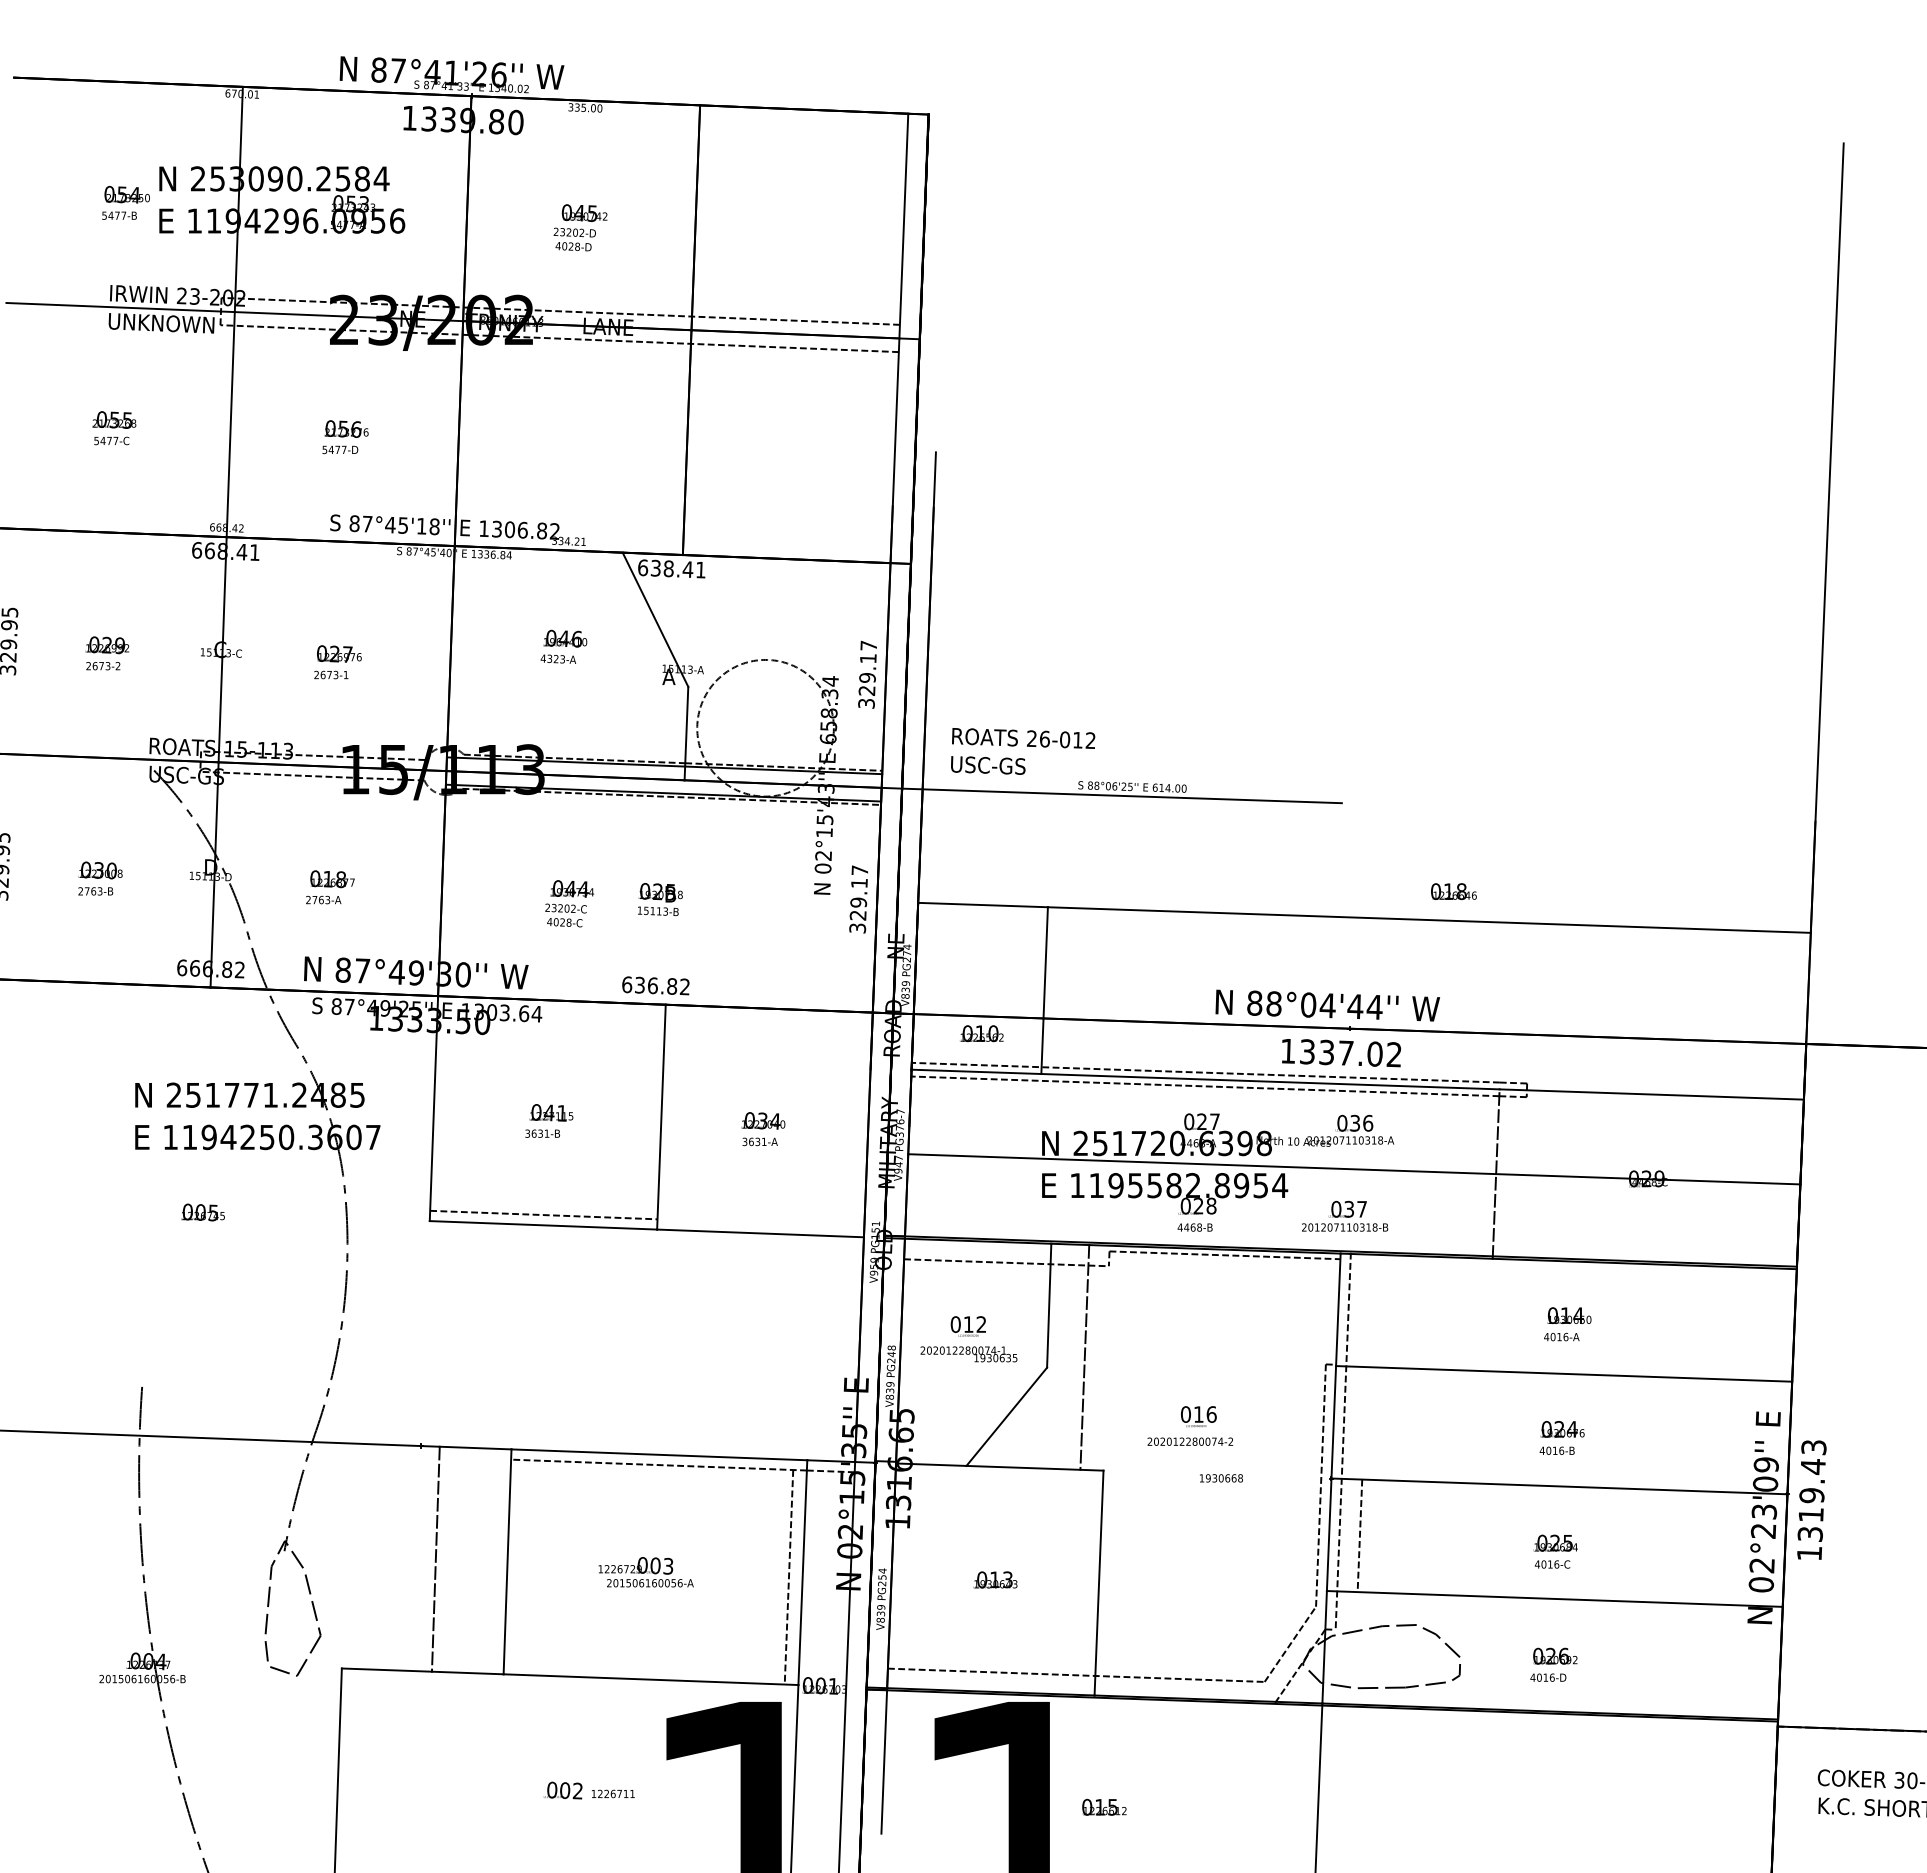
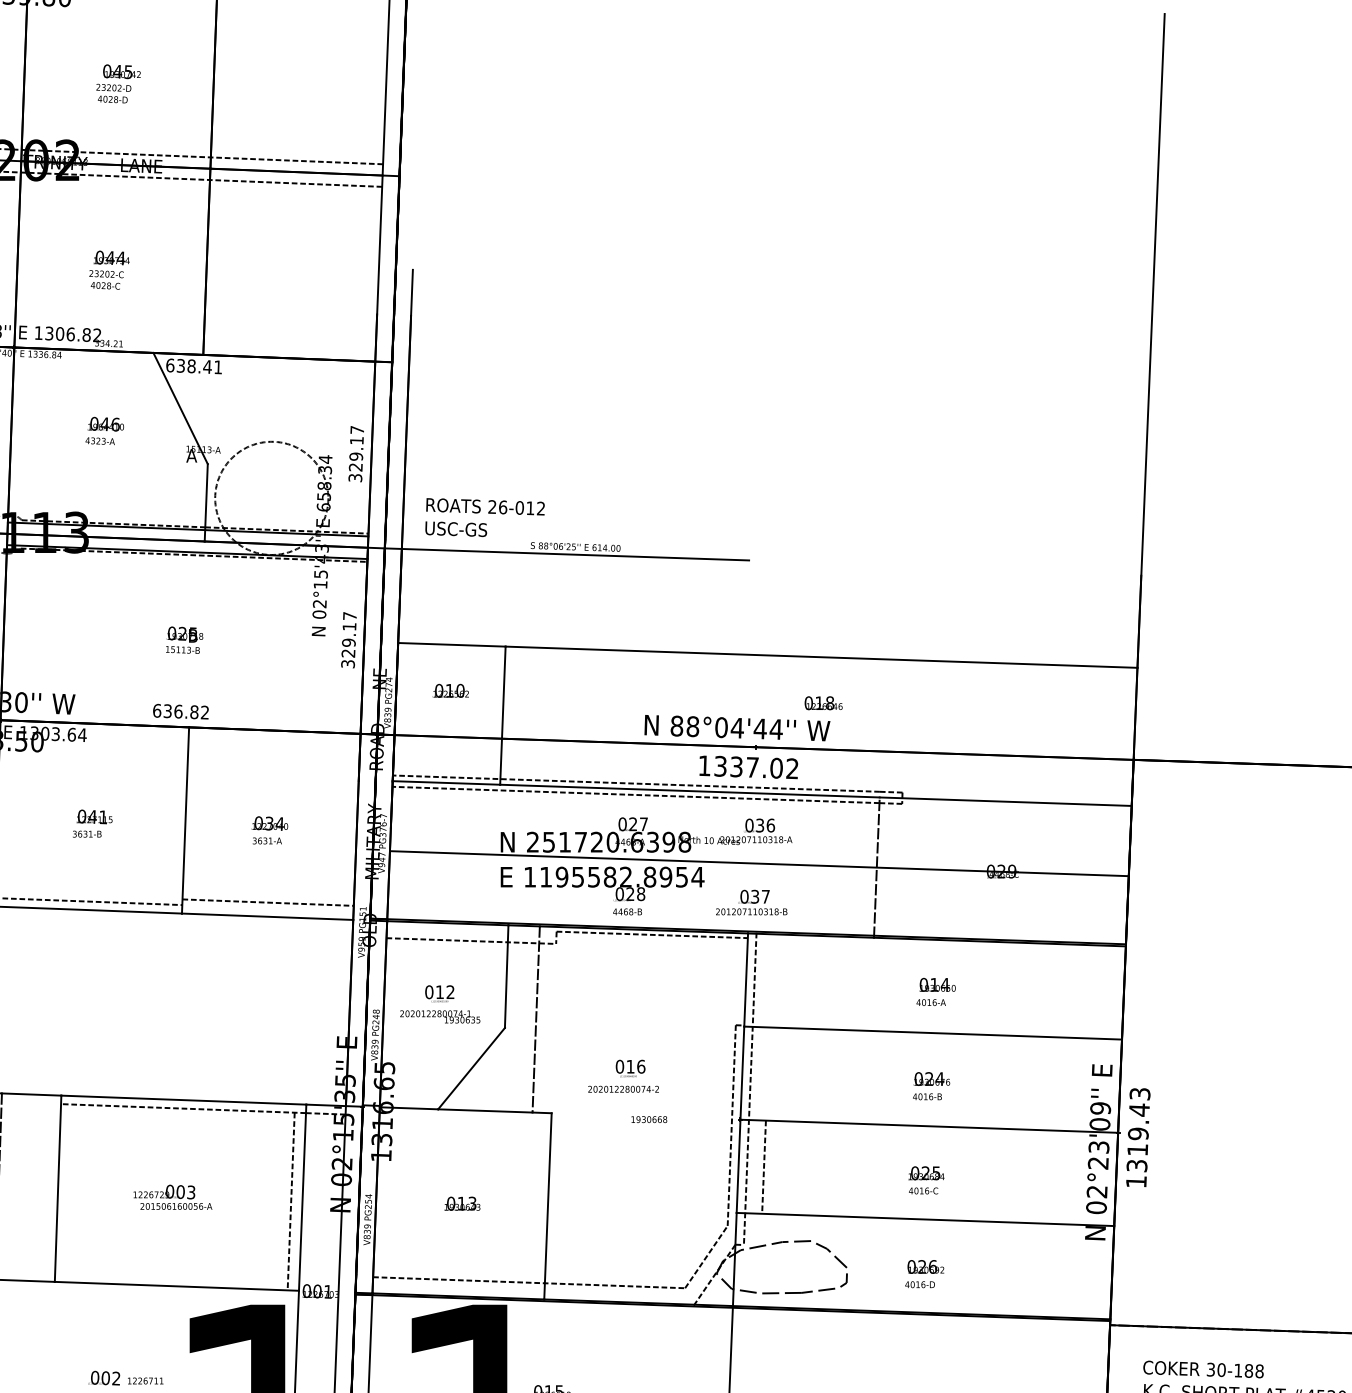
text: (1453, 891) -> (823, 703), moved
text: (569, 903) -> (109, 270), moved
text: (981, 1033) -> (450, 690), moved
line: (760, 1216) -> (267, 902), added

